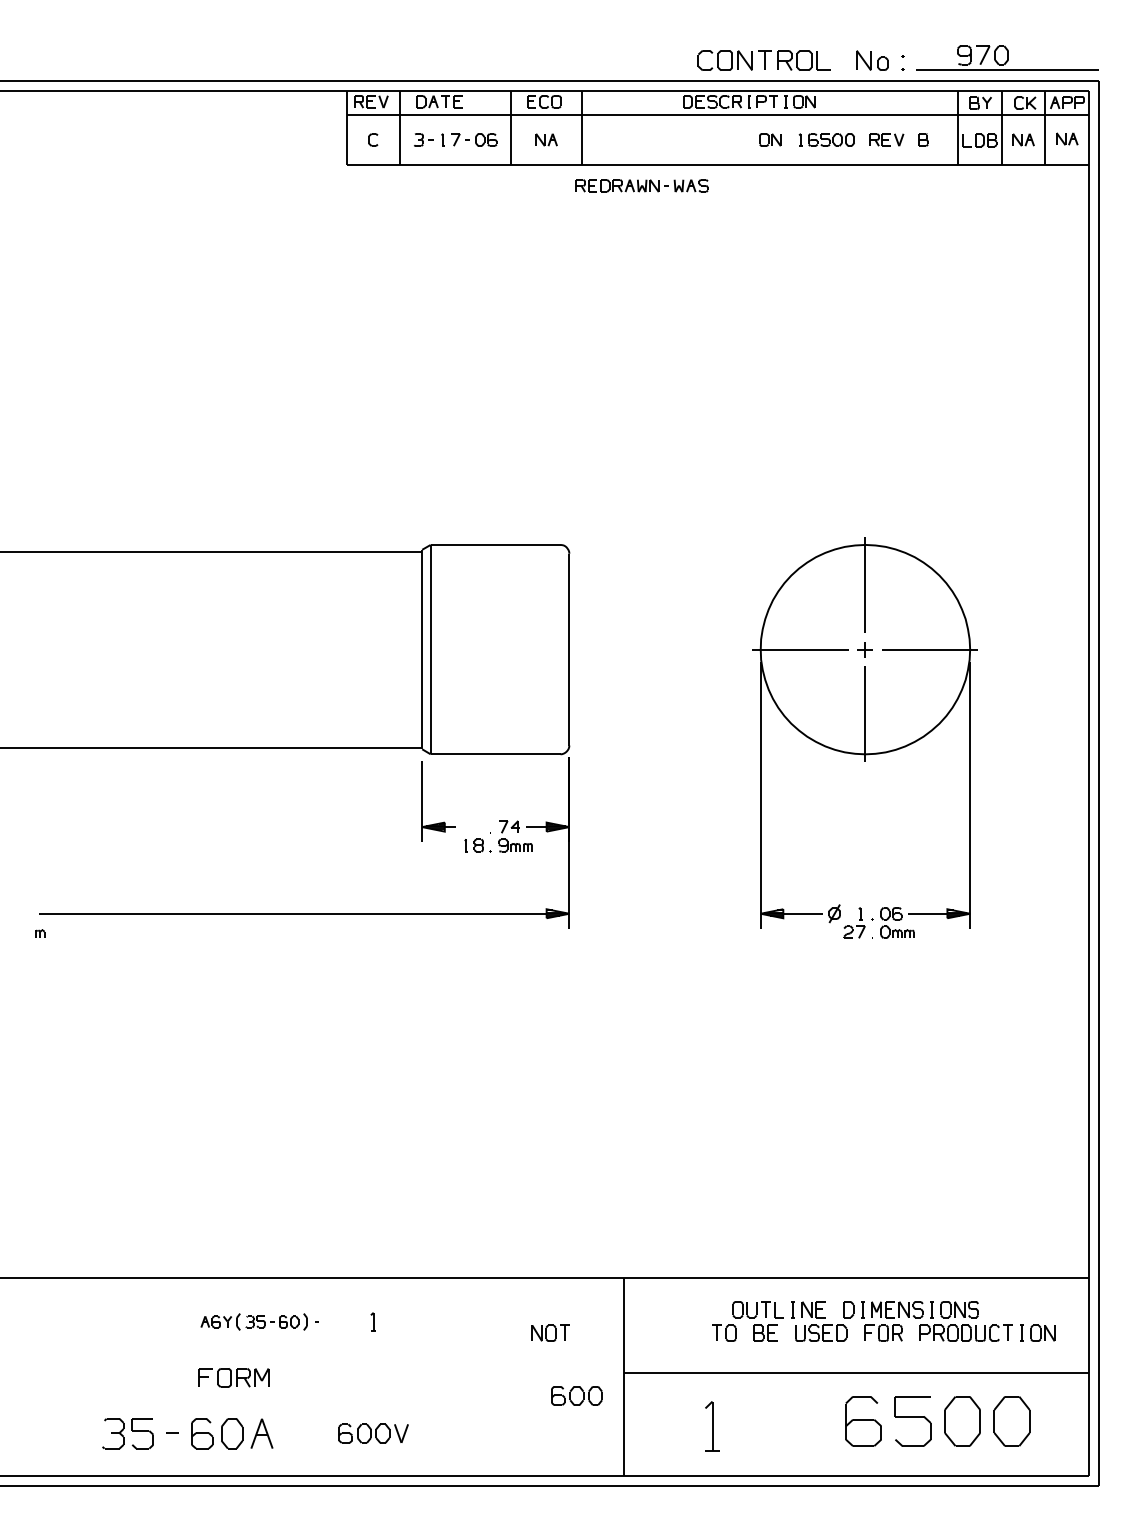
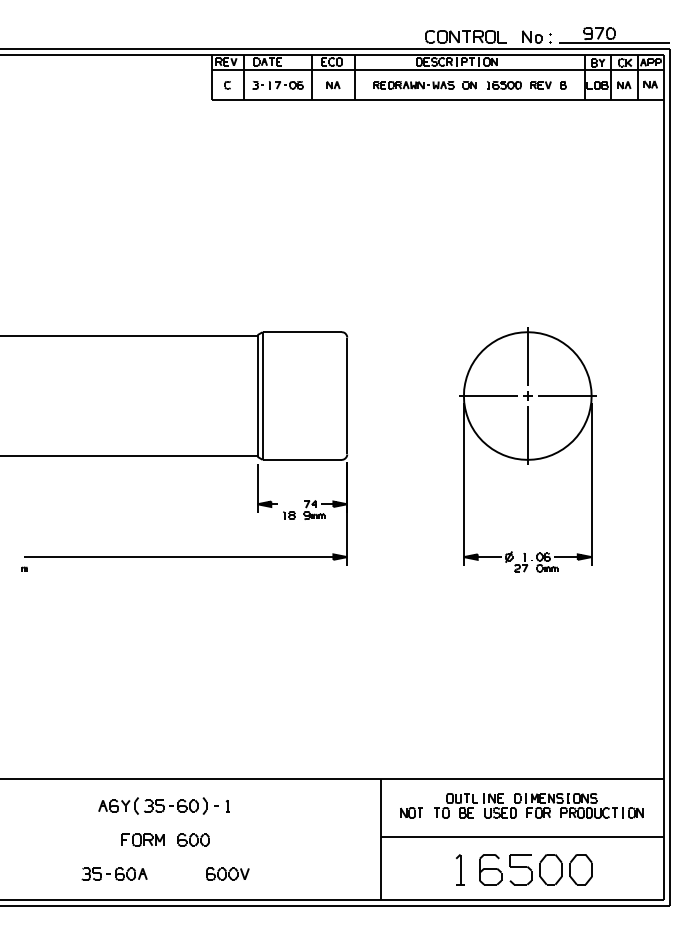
part: (641, 186) -> (413, 85), moved
part: (259, 1321) -> (158, 805), size x1.67
part: (550, 1332) -> (411, 812), moved
part: (576, 1394) -> (193, 839), moved
part: (937, 1421) -> (535, 869), moved
part: (712, 1426) -> (460, 869), moved
part: (187, 1432) -> (114, 873), size x0.62

